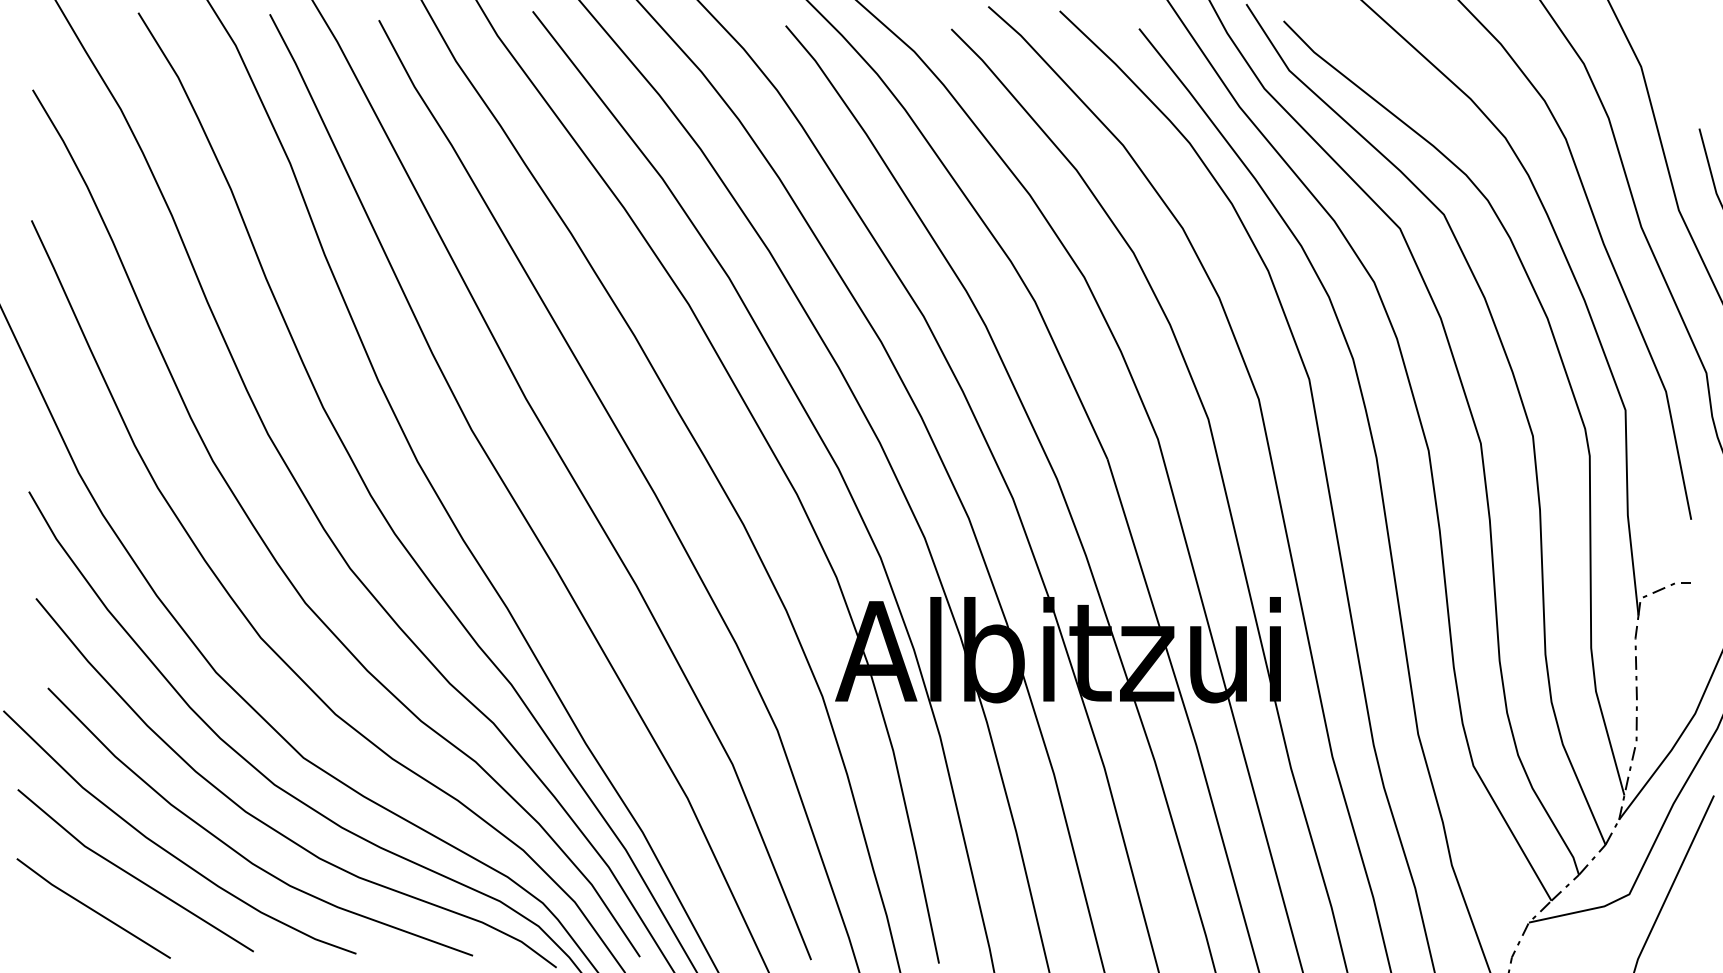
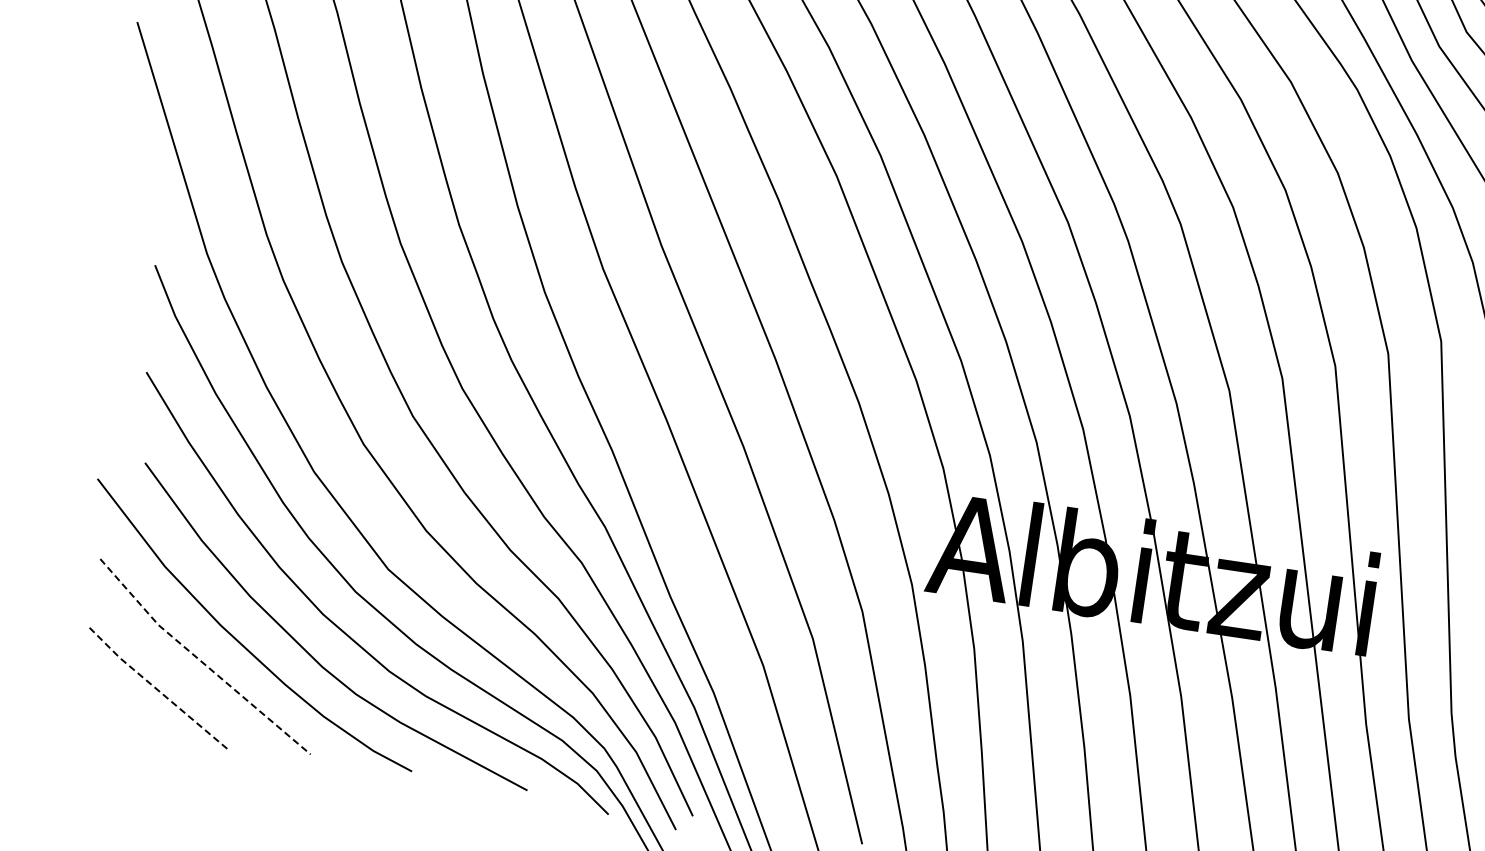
line: (132, 875) -> (201, 661), solid -> dashed
line: (91, 909) -> (155, 688), solid -> dashed

